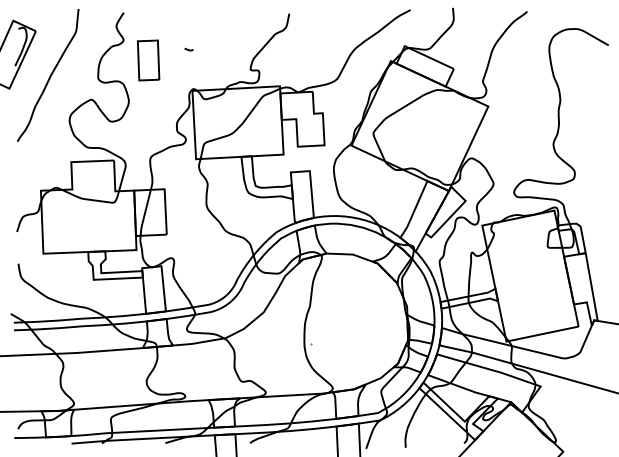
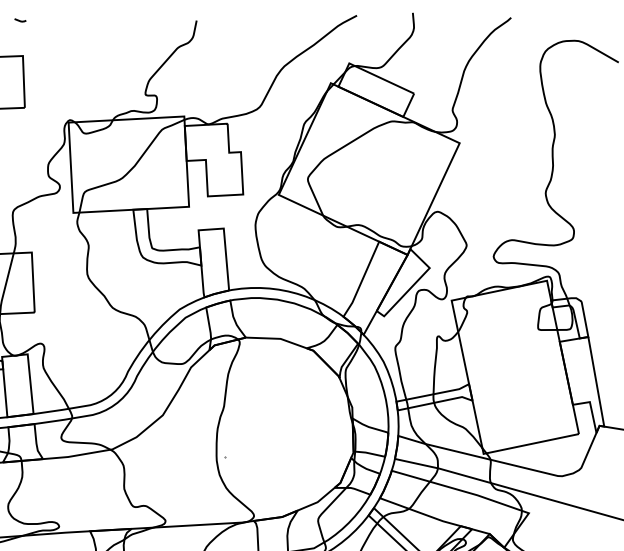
line: (188, 49) -> (19, 20), moved

